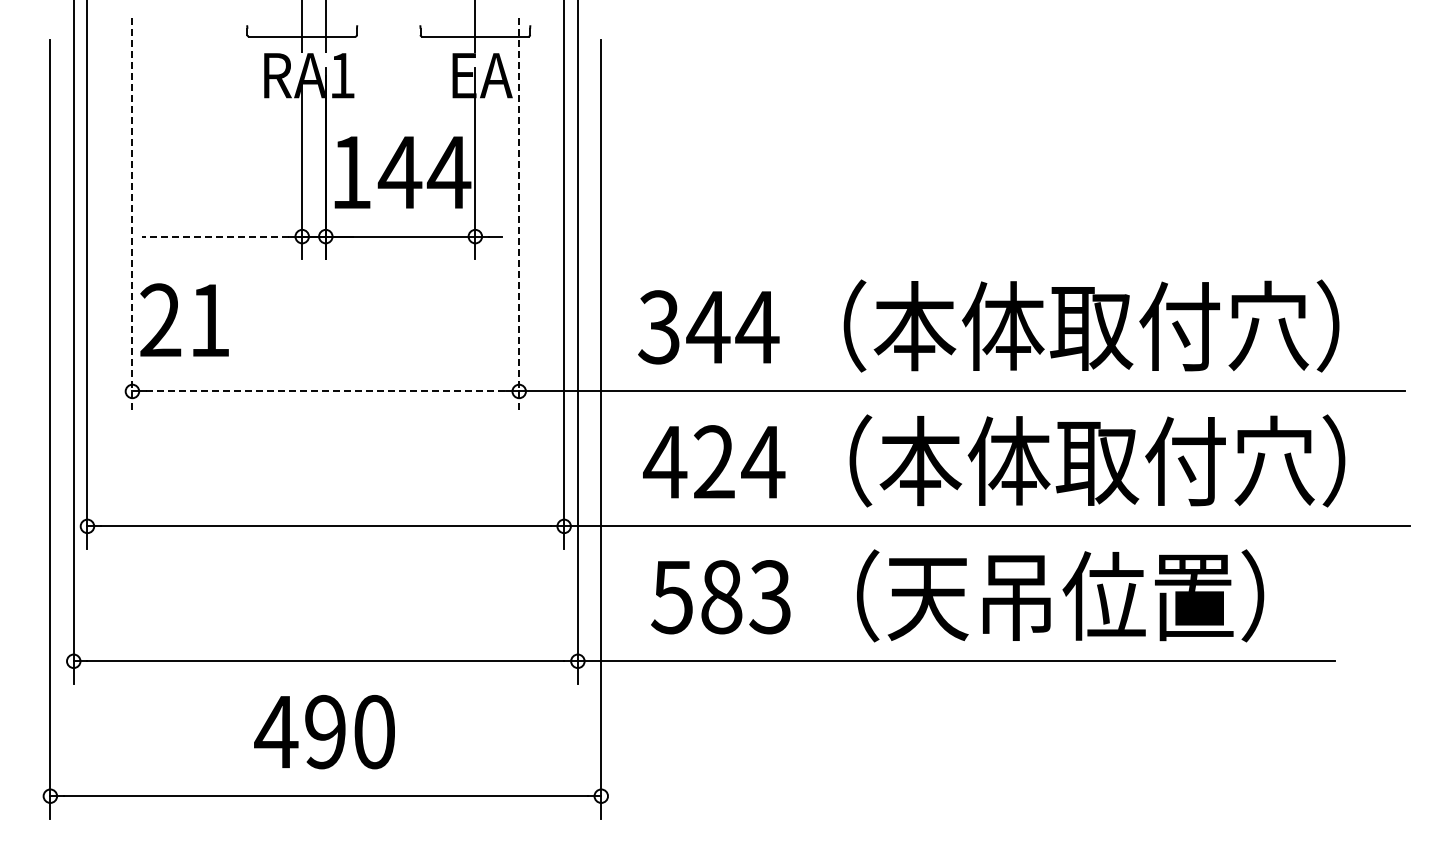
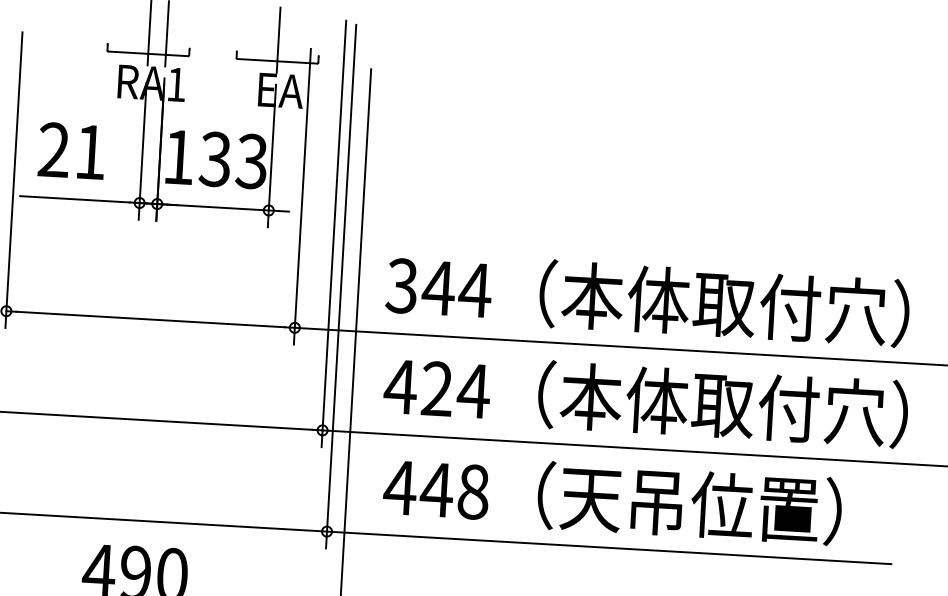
text: (424, 172) -> (233, 160), 144 -> 133
line: (132, 216) -> (13, 180), dashed -> solid
line: (519, 216) -> (302, 197), dashed -> solid
line: (214, 236) -> (74, 199), dashed -> solid
text: (184, 319) -> (71, 150), moved
line: (325, 391) -> (150, 319), dashed -> solid
text: (720, 597) -> (436, 490), 583 -> 448

